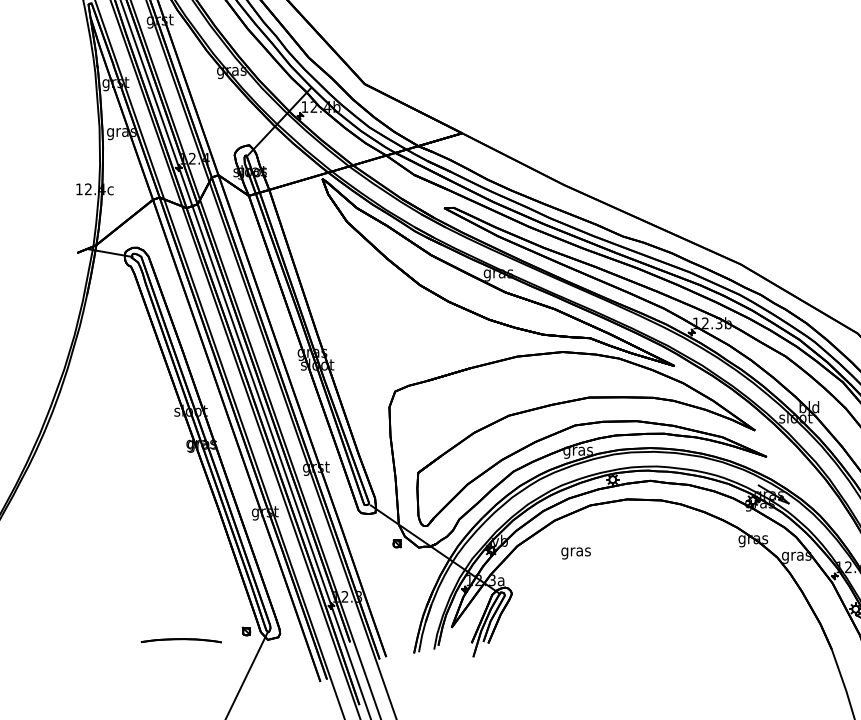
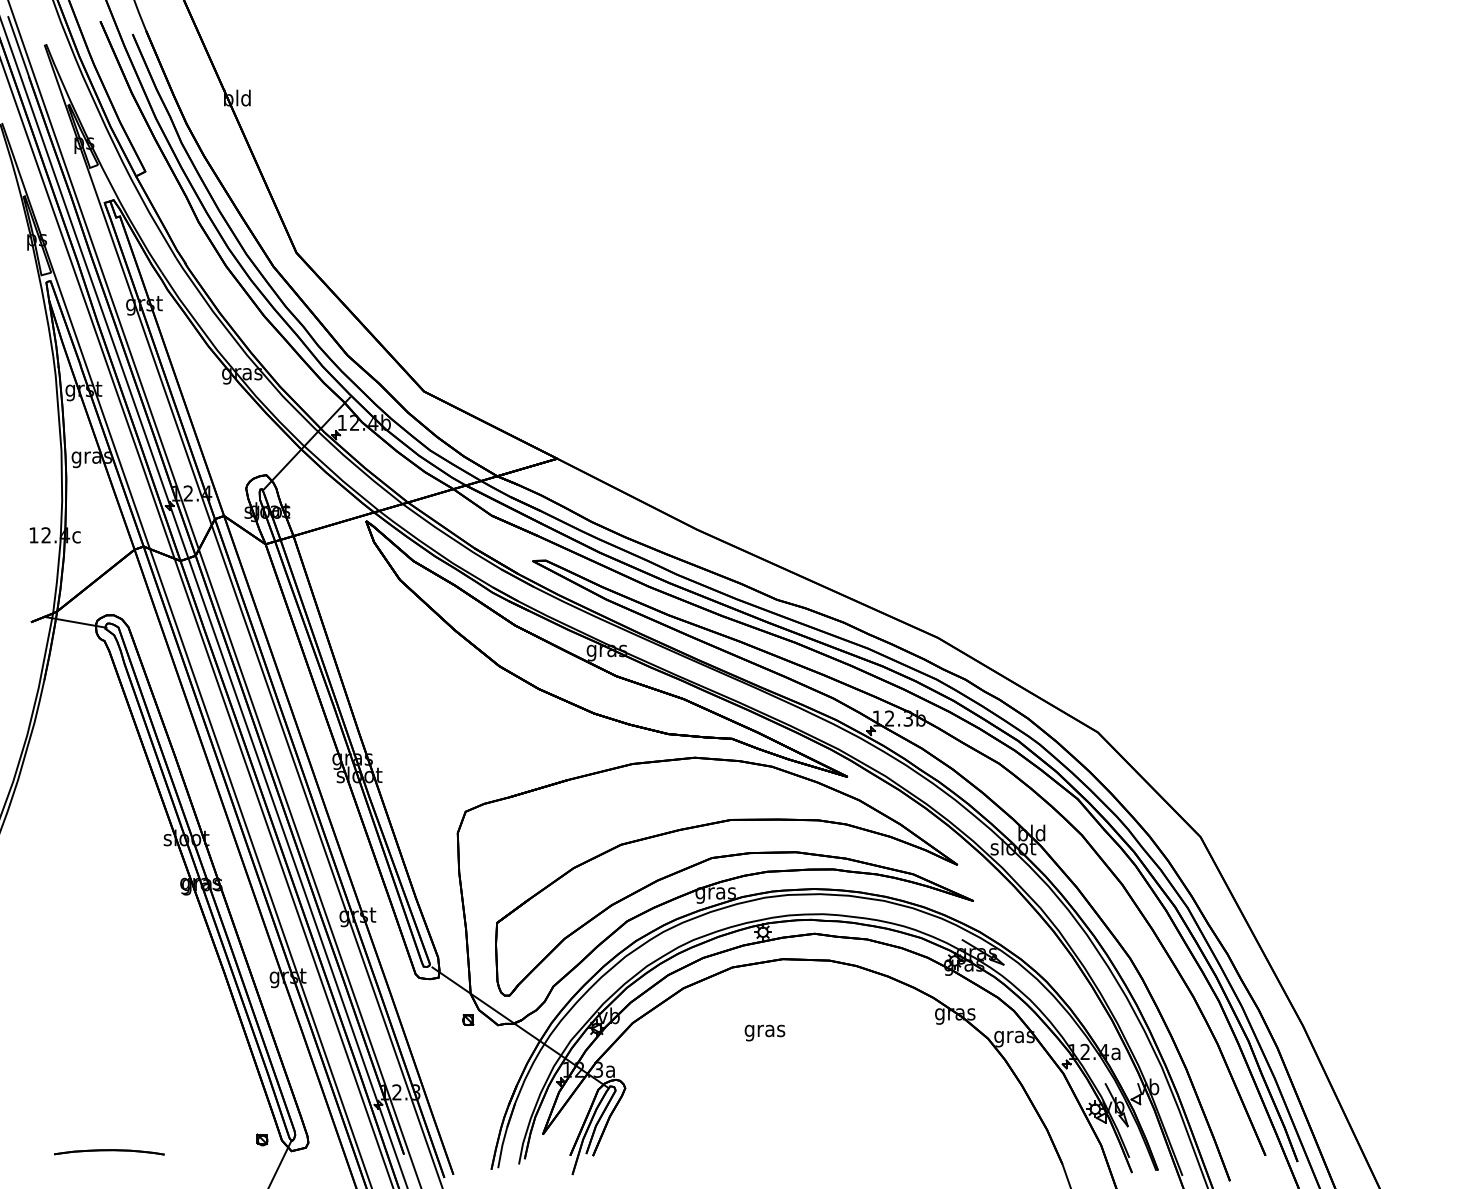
text: (575, 553) -> (764, 1032), moved
part: (181, 640) -> (109, 1152), moved

